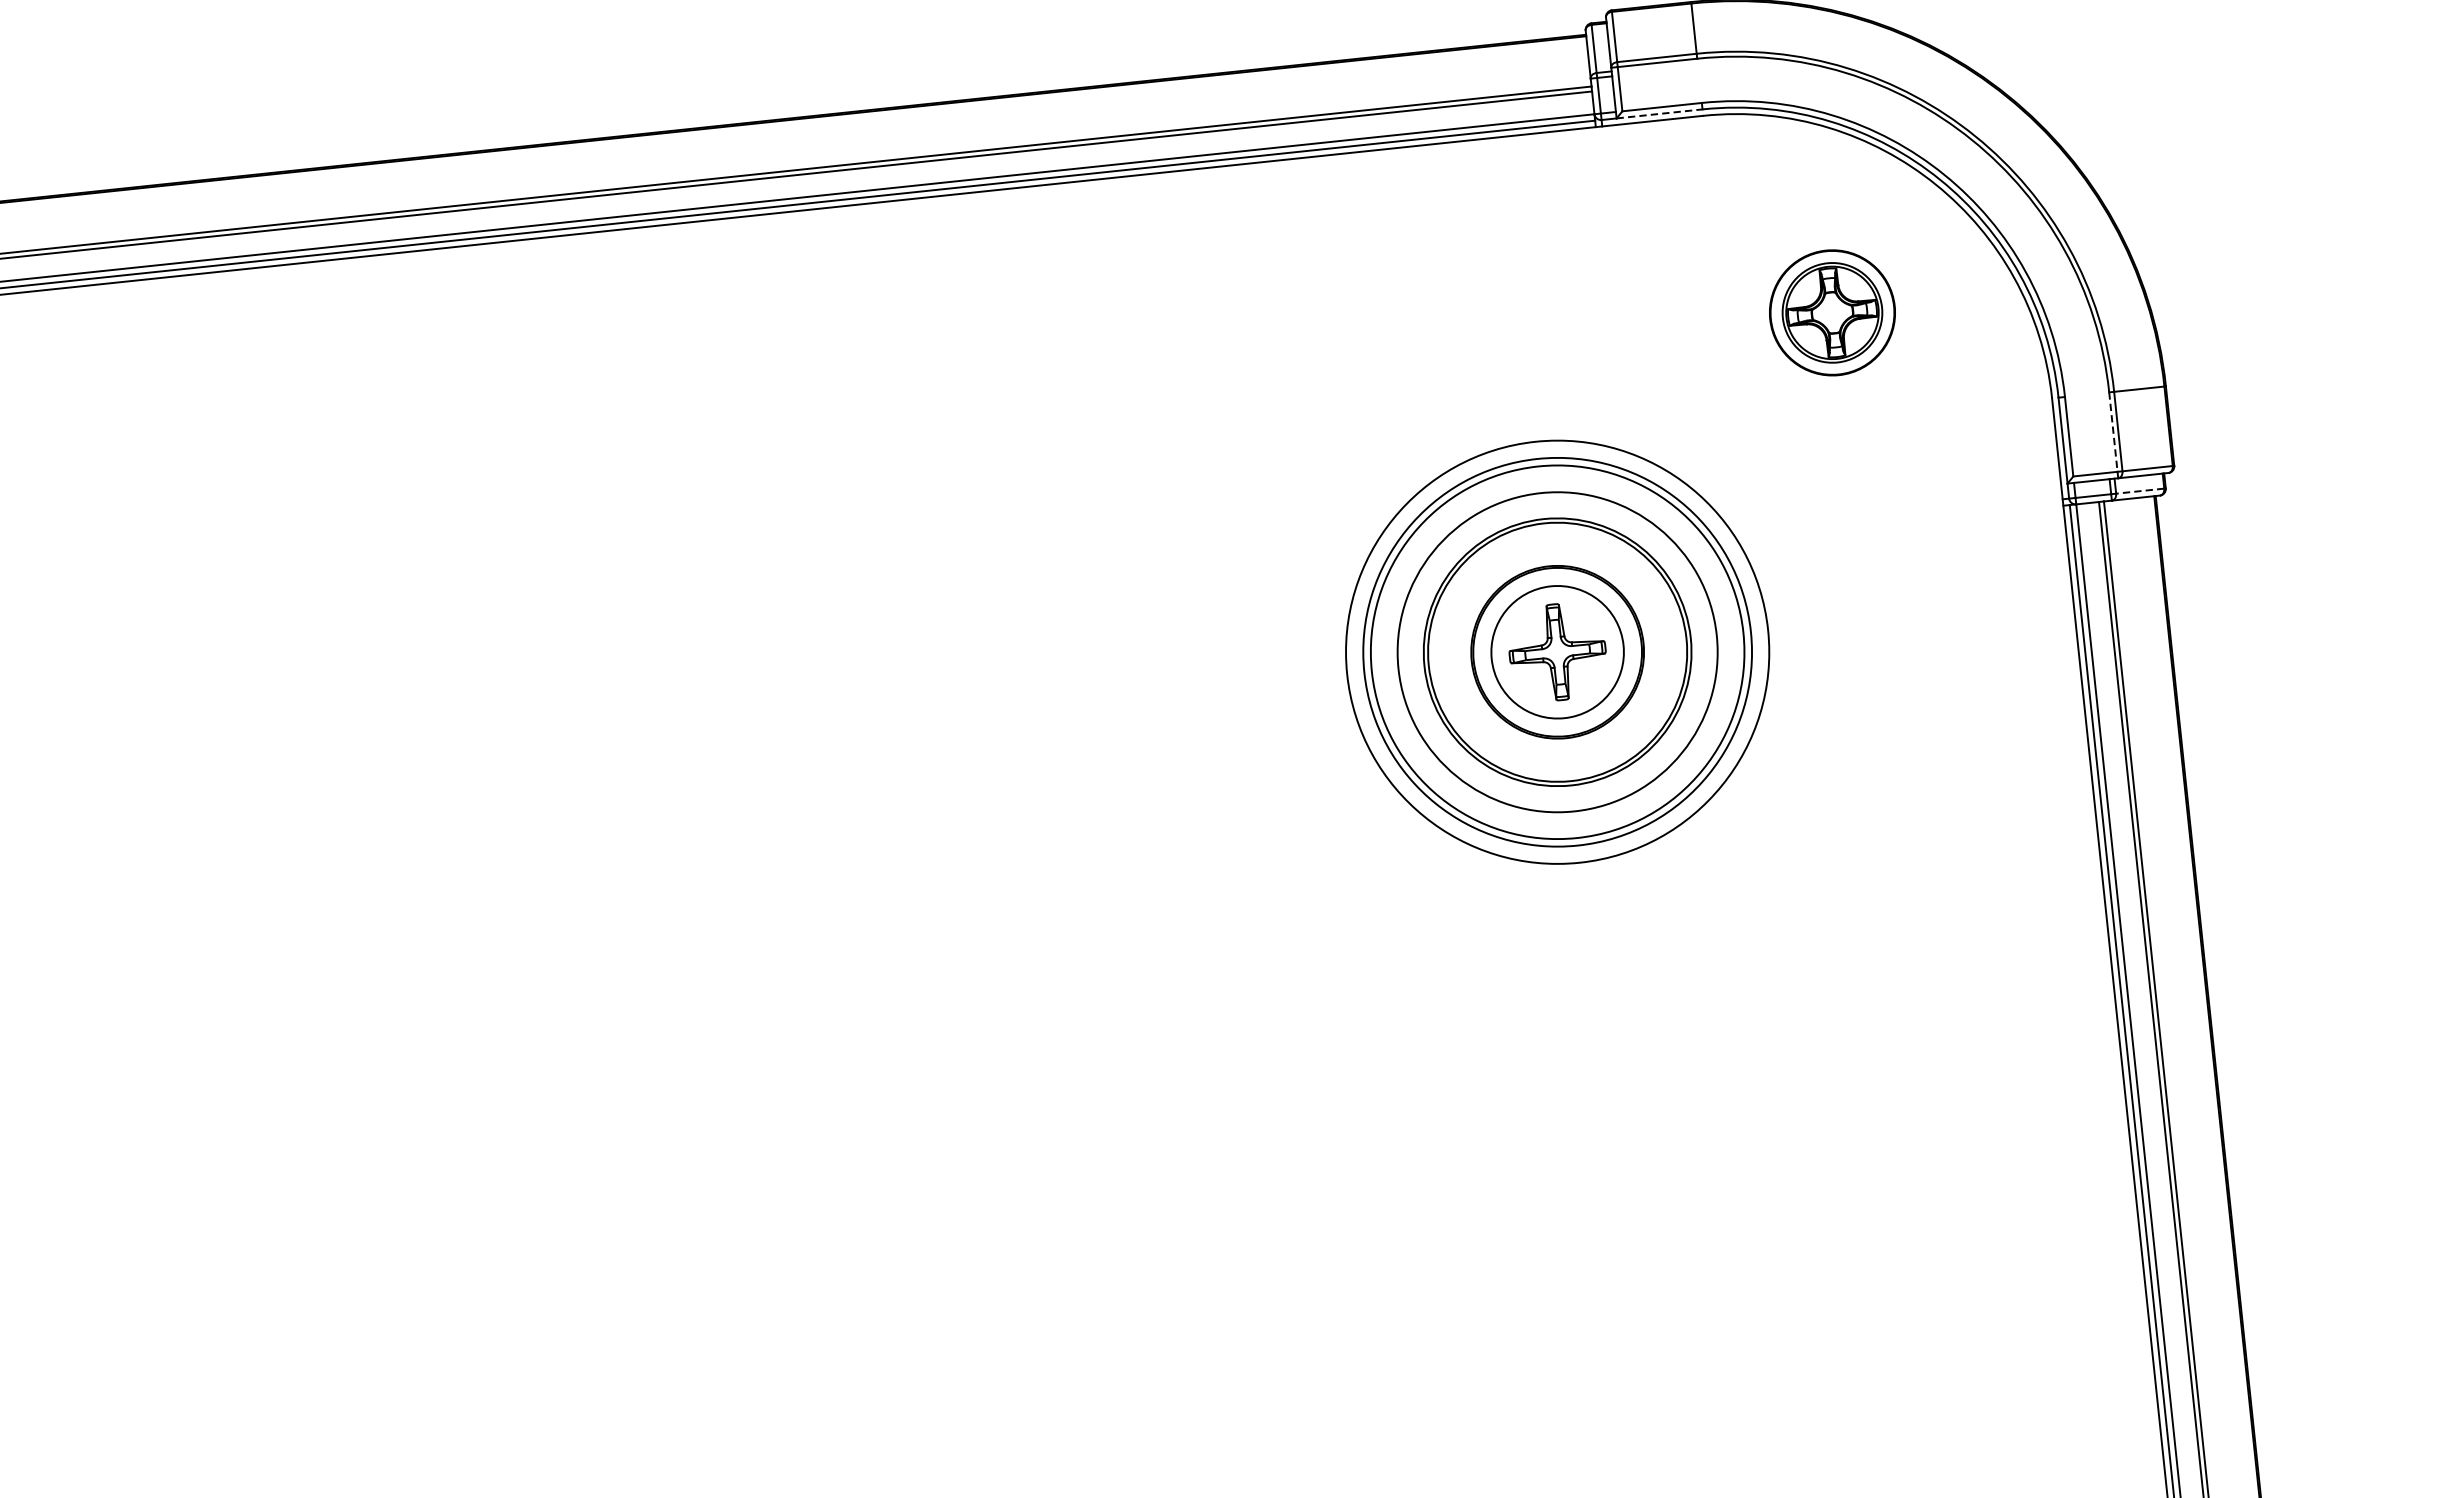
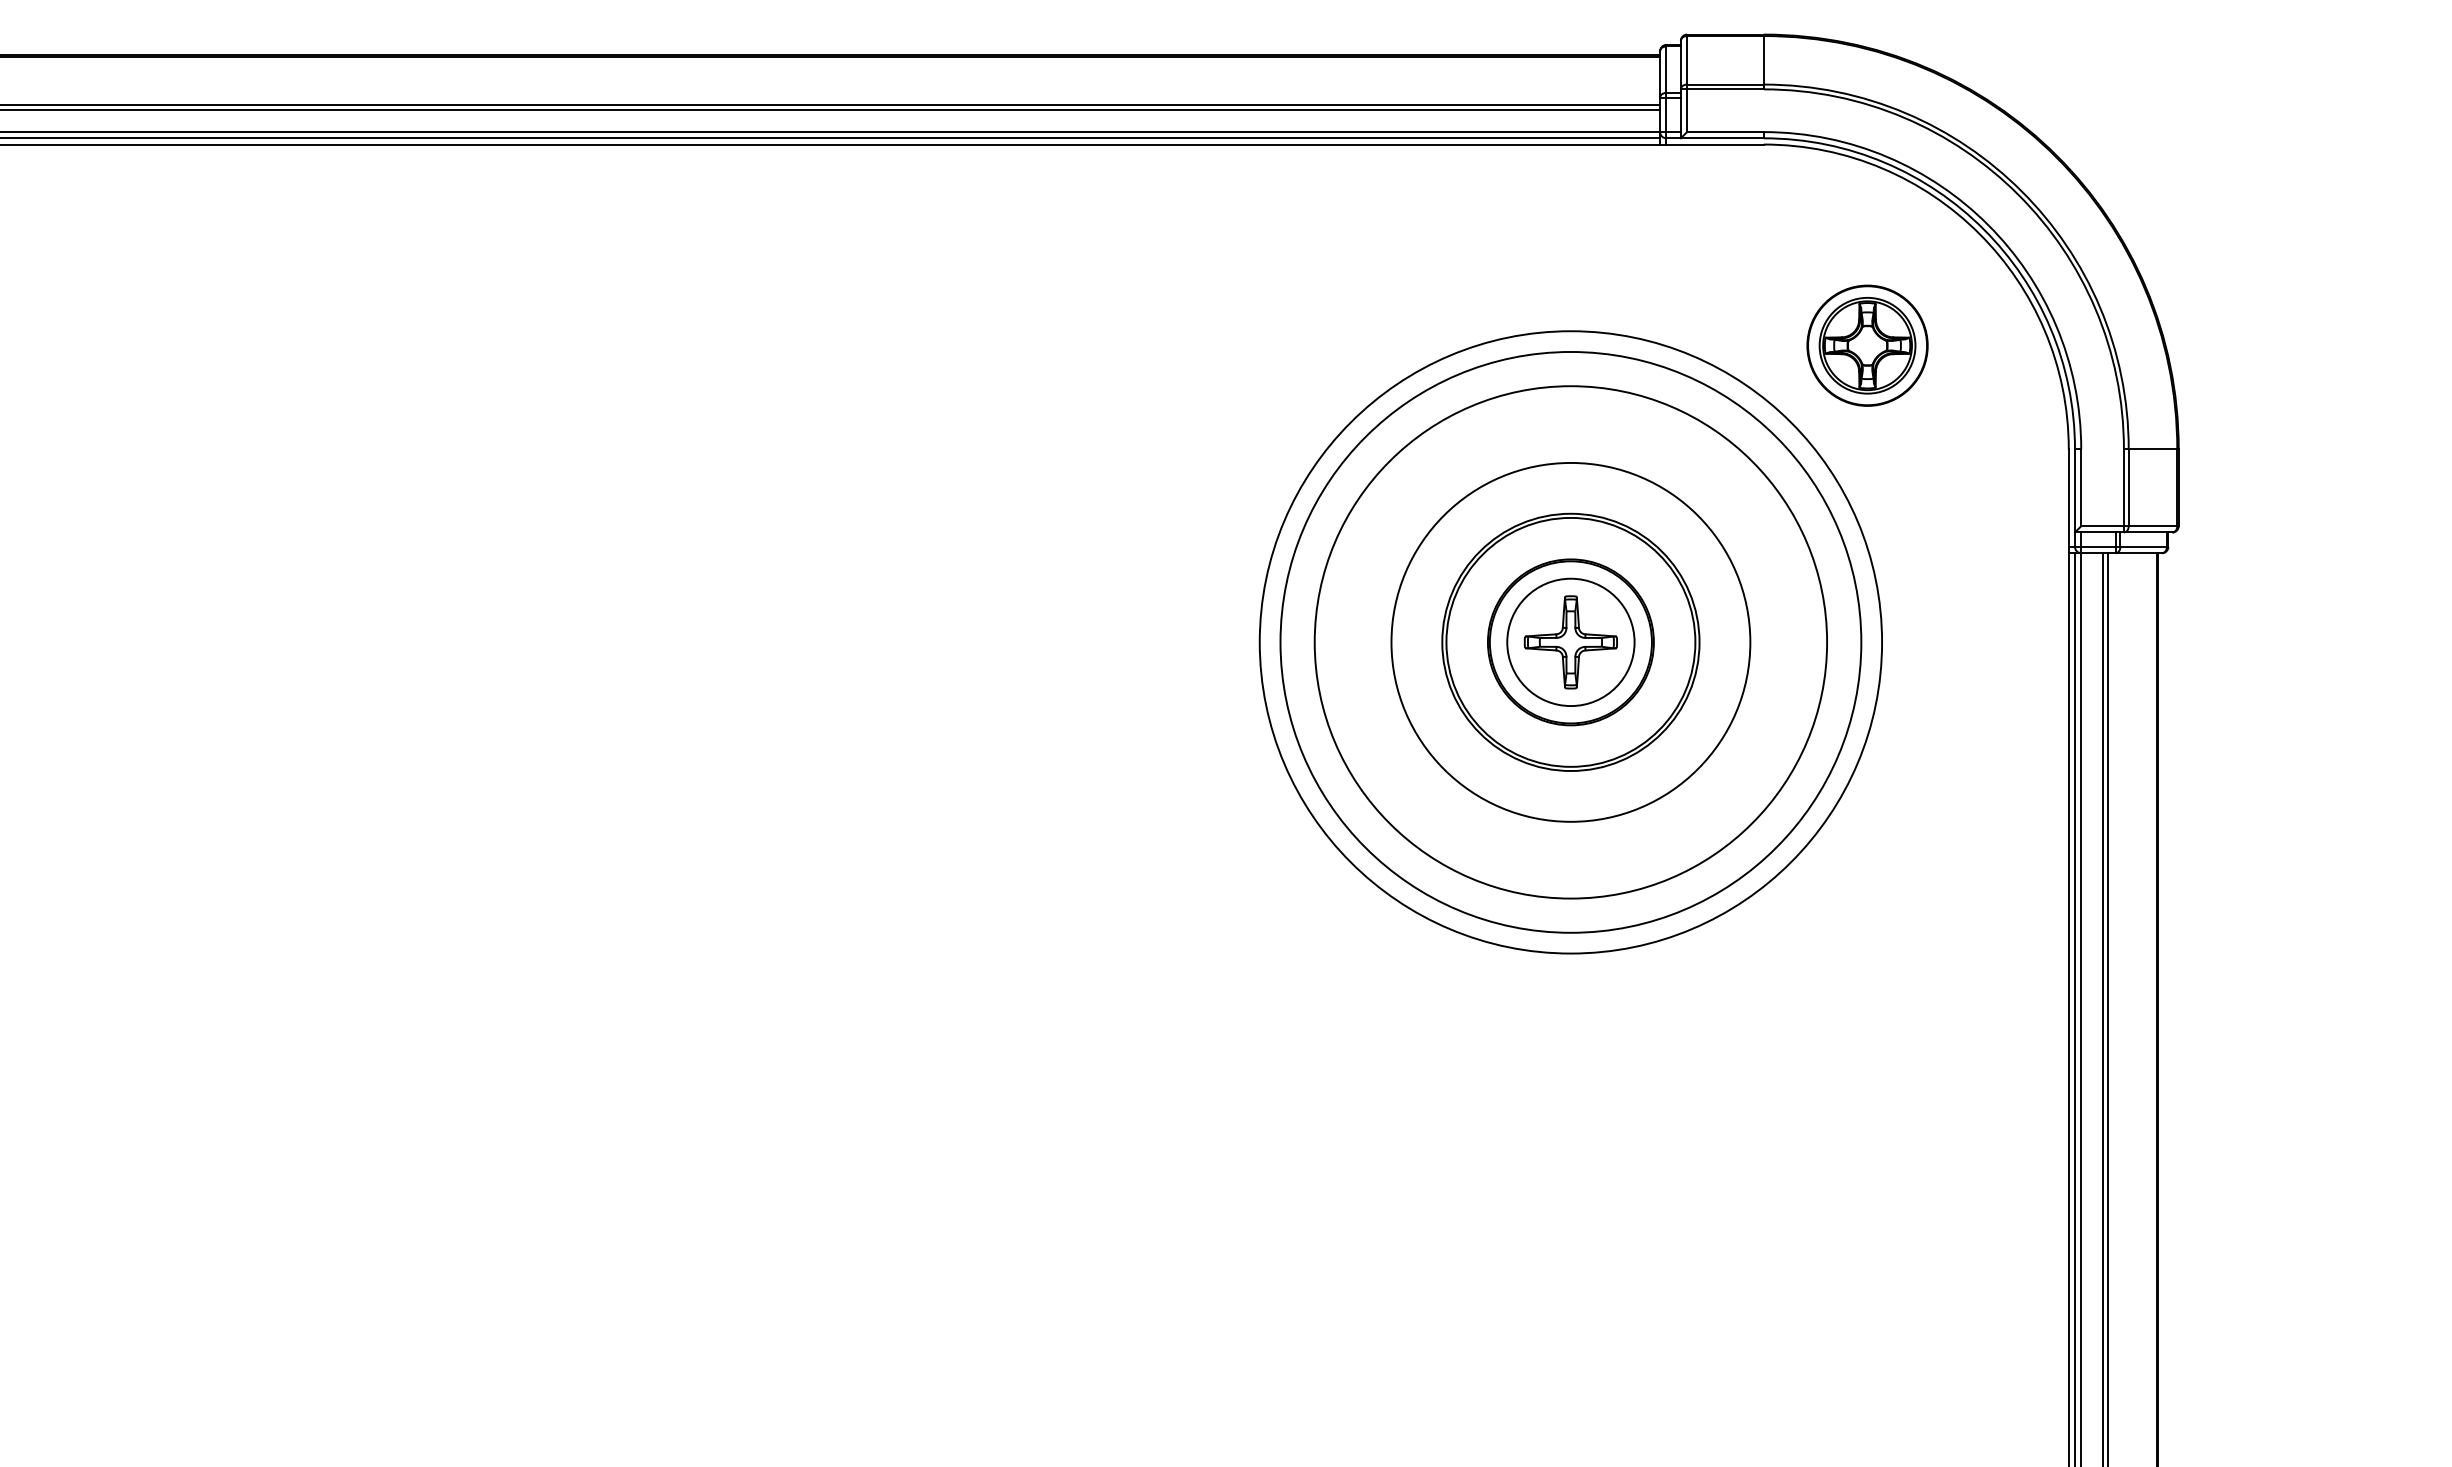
line: (1659, 114) -> (1722, 138), dashed -> solid
line: (2112, 432) -> (2123, 488), dashed -> solid
line: (2140, 490) -> (2143, 546), dashed -> solid
circle: (1557, 651) -> (1570, 641), size x1.43
circle: (1557, 652) -> (1570, 642), size x1.67
circle: (1557, 652) -> (1570, 642), size x1.67

